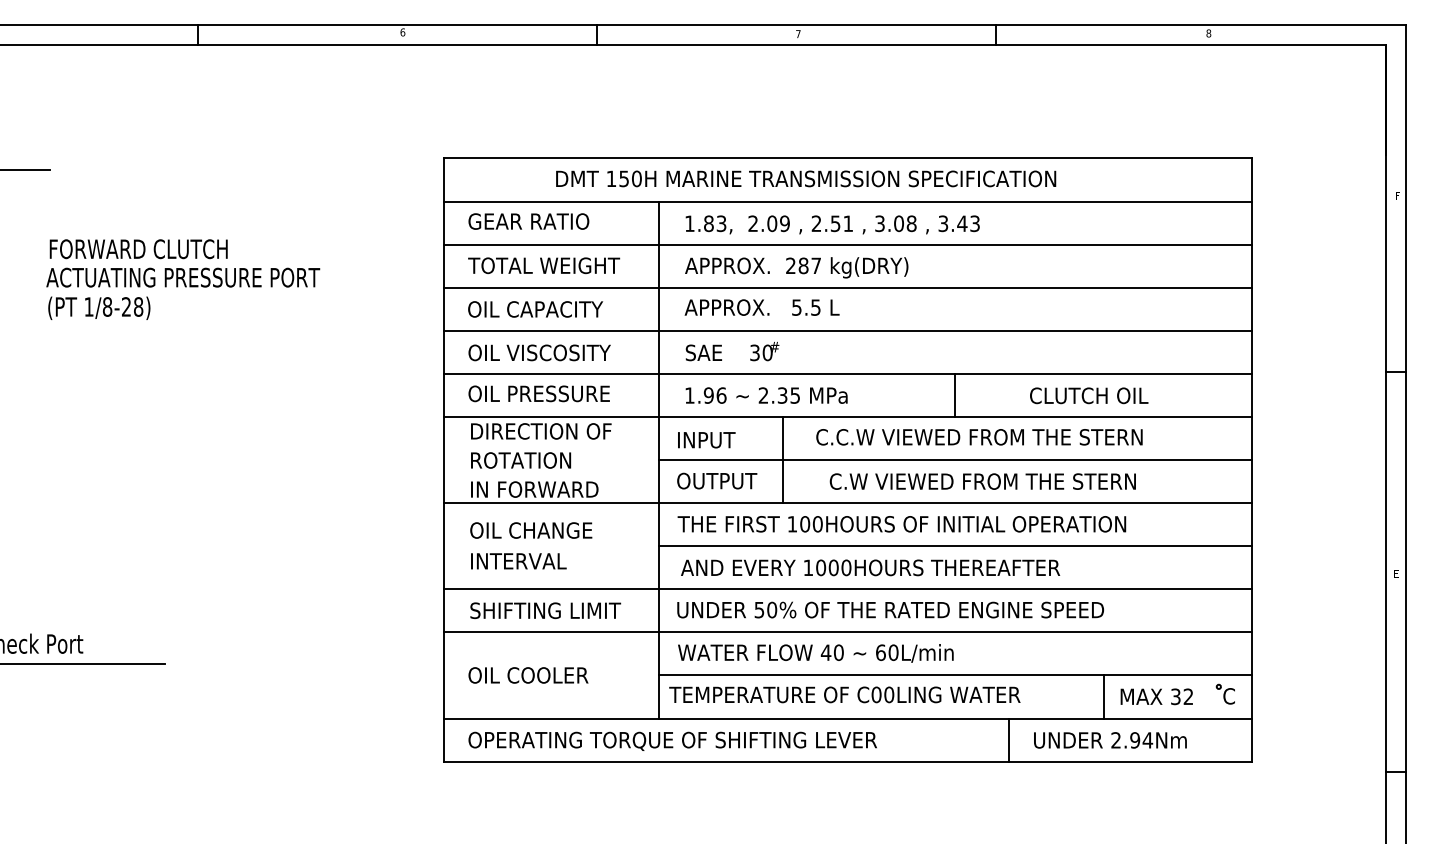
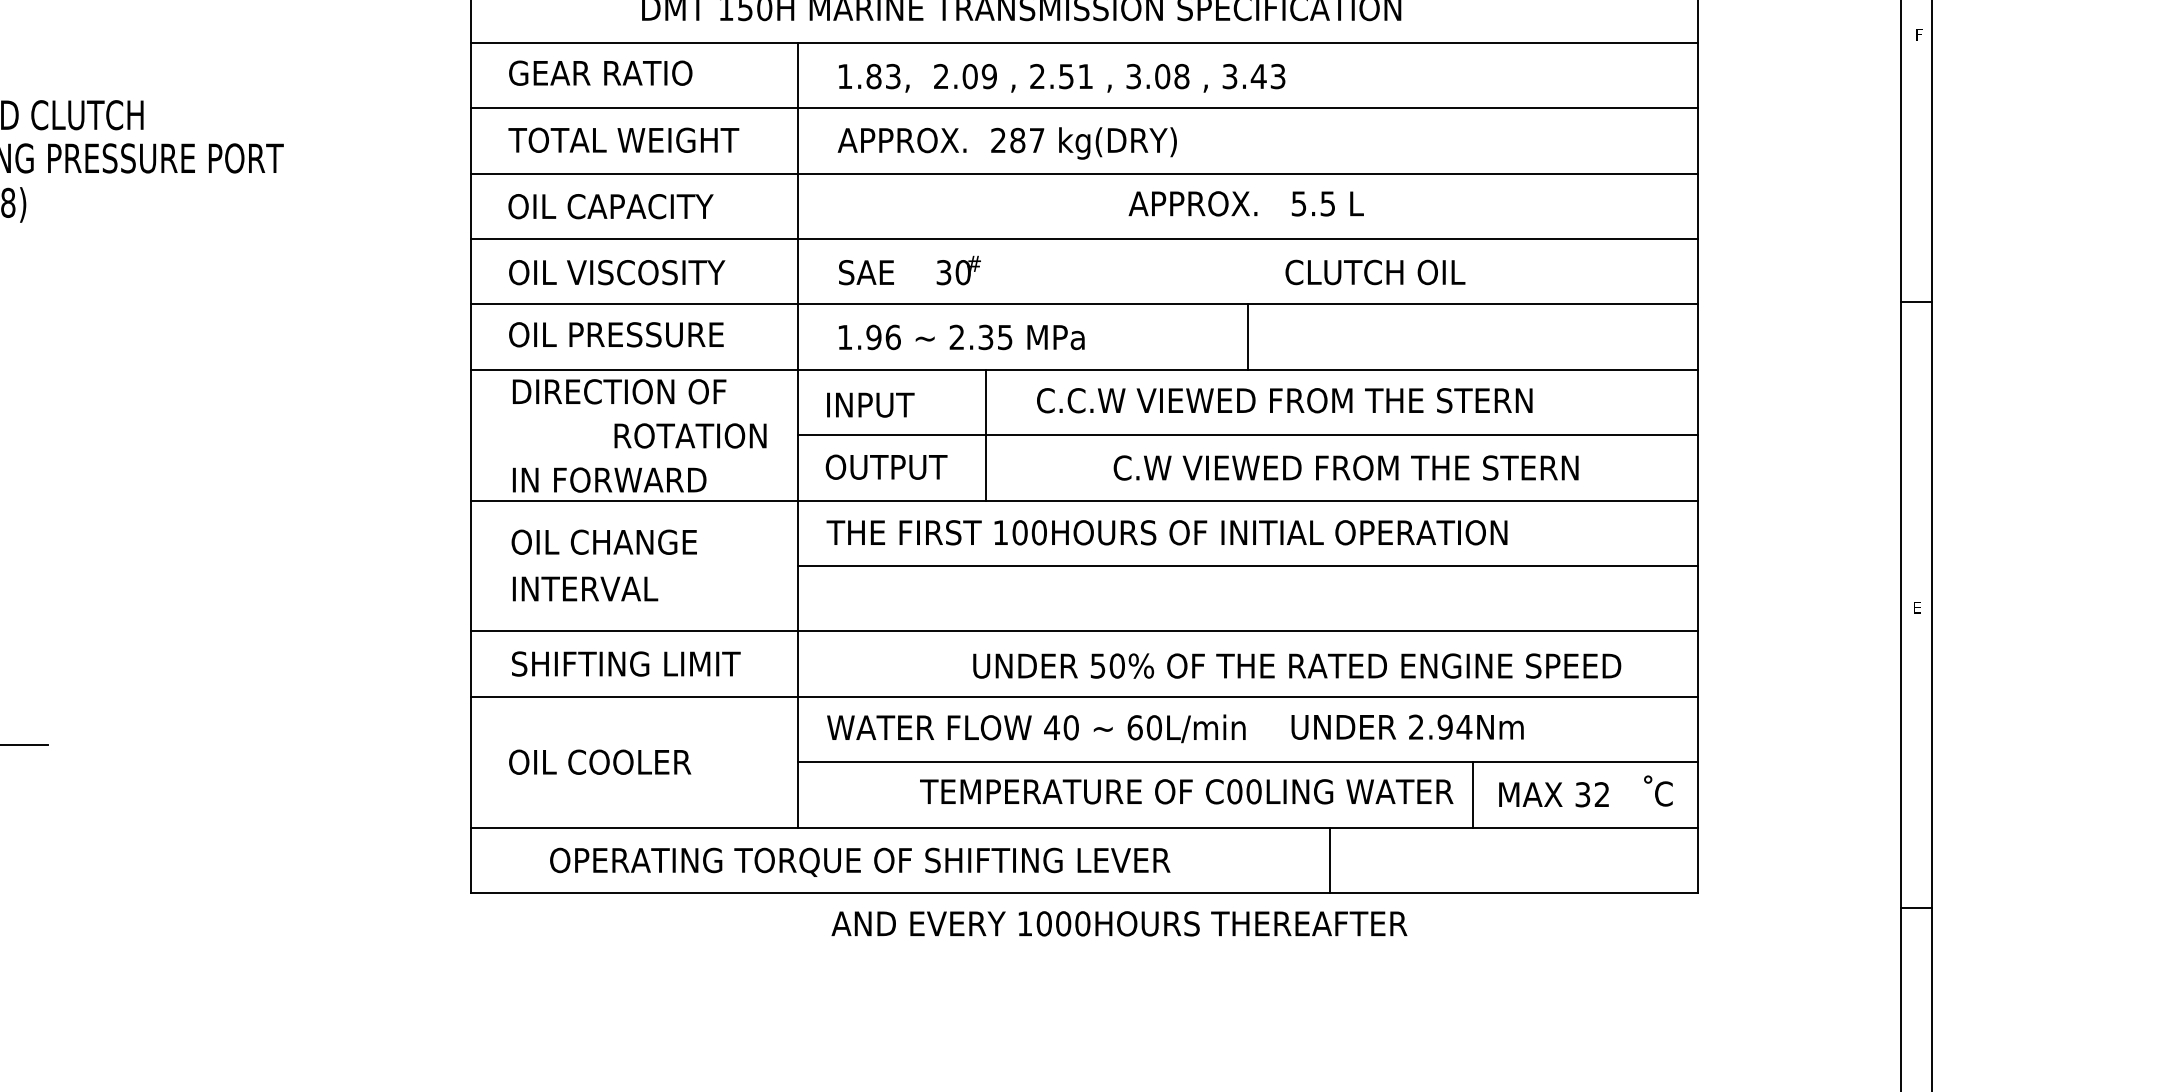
text: (761, 307) -> (1245, 203), moved
text: (1089, 395) -> (1375, 271), moved
text: (521, 460) -> (691, 435), moved
text: (982, 481) -> (1345, 467), moved
text: (870, 567) -> (1119, 923), moved
text: (890, 609) -> (1296, 665), moved
text: (844, 694) -> (1186, 791), moved
text: (672, 740) -> (859, 861), moved
text: (1110, 740) -> (1407, 727), moved

